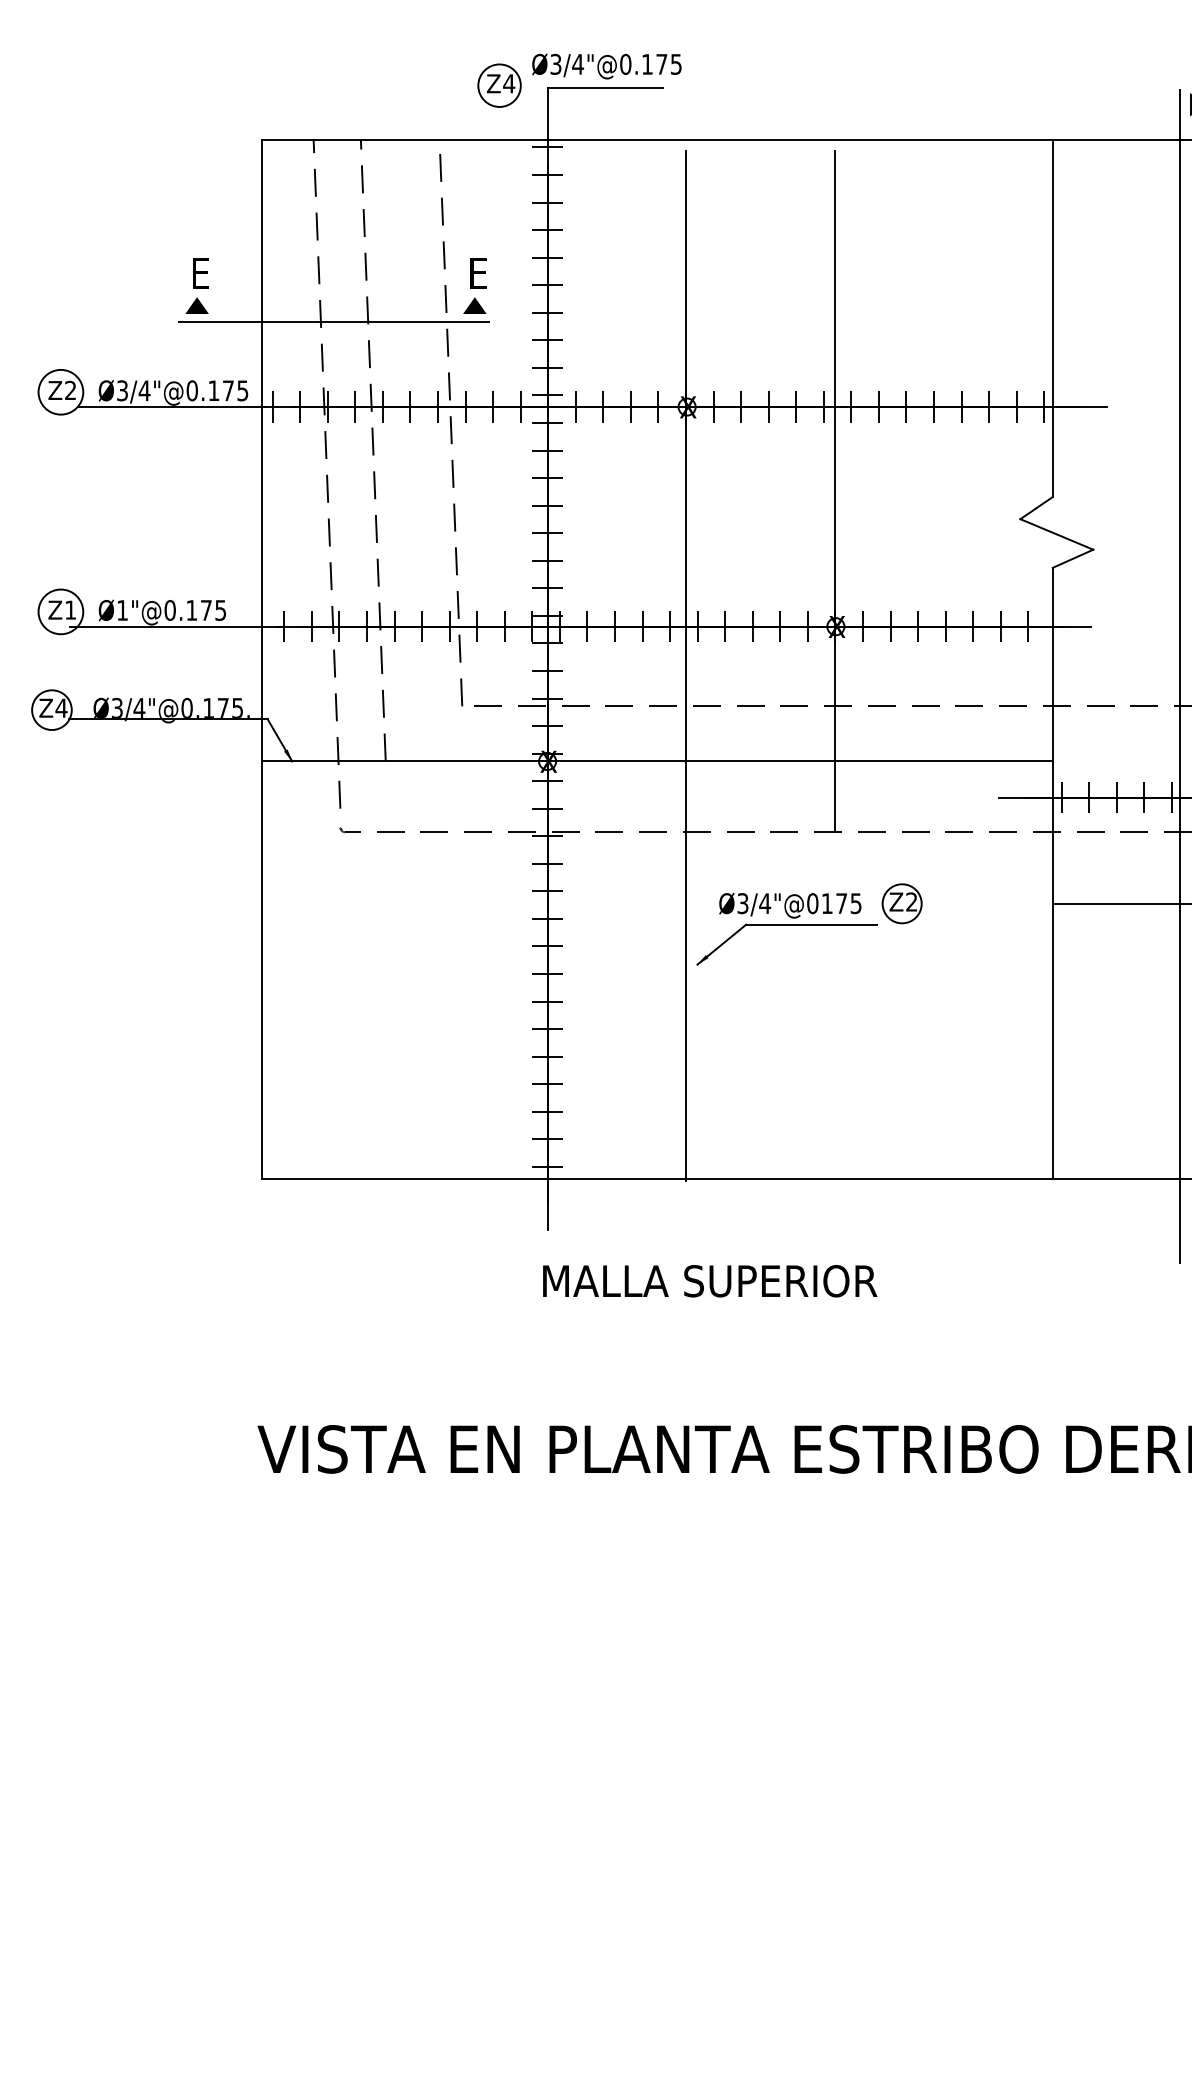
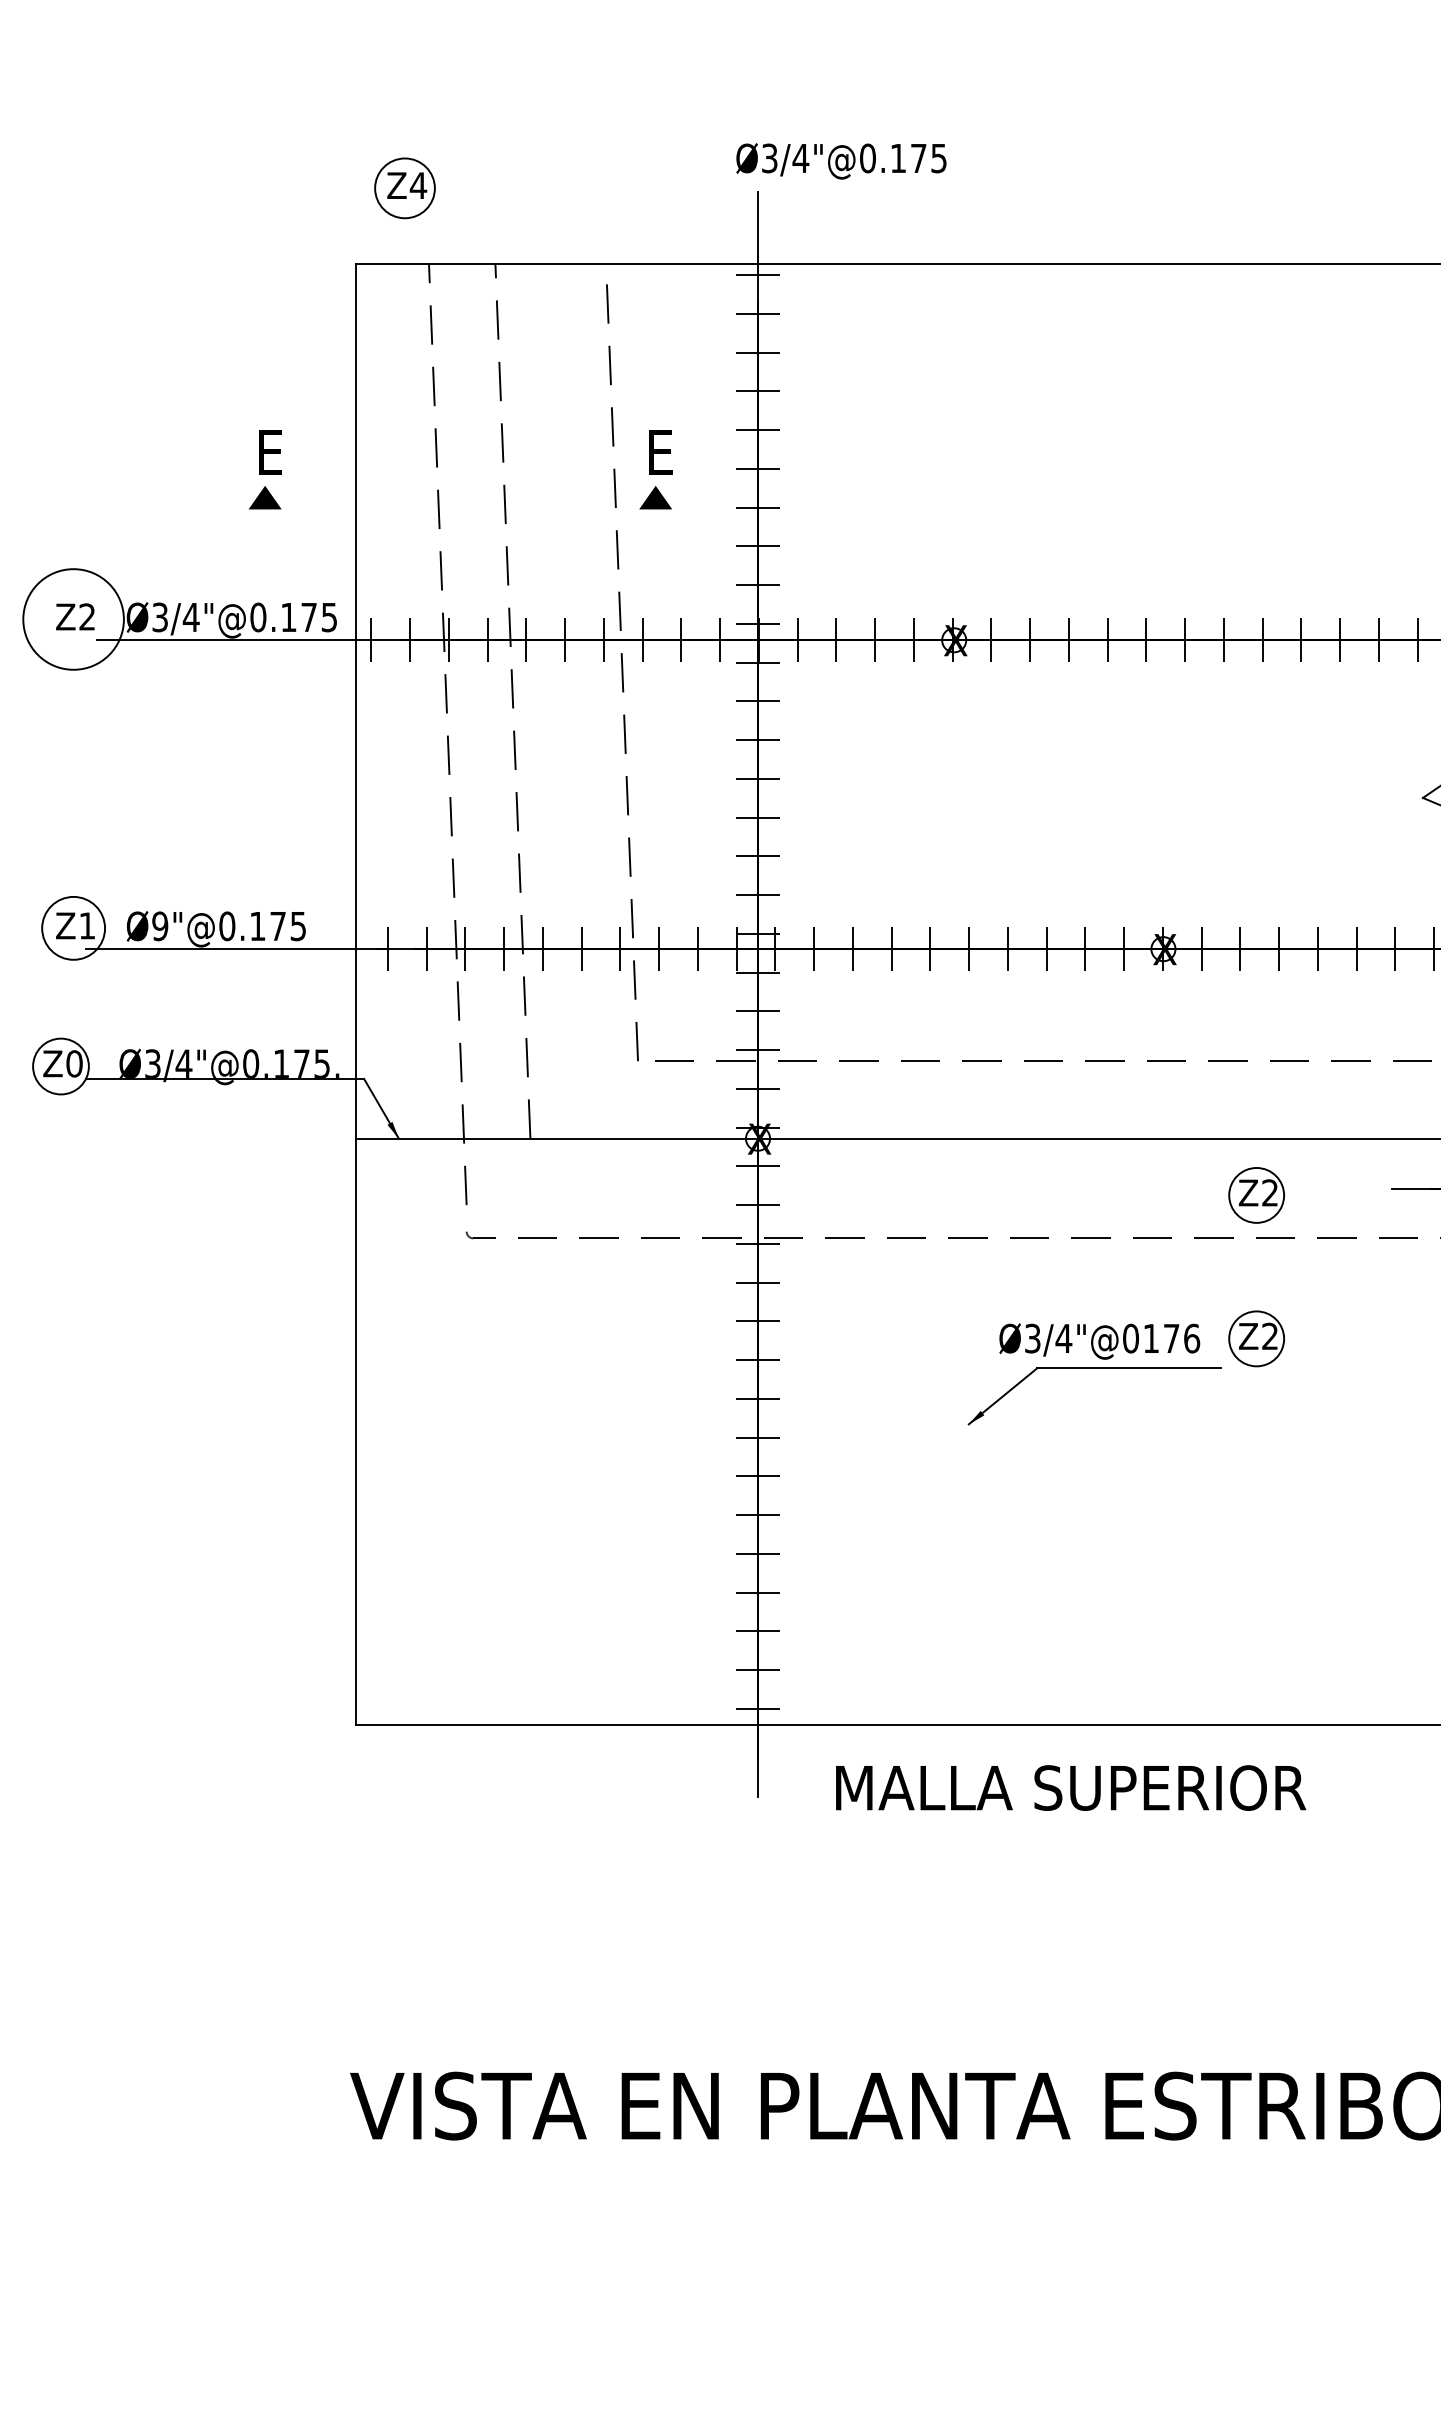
part: (499, 85) -> (404, 188), moved
line: (605, 88) -> (839, 192), removed
line: (333, 321) -> (456, 519), removed
circle: (60, 391) -> (73, 618), size x1.6
line: (834, 491) -> (1161, 759), removed
text: (122, 609) -> (160, 924), Ø1"@0.175 -> Ø9"@0.175
line: (686, 665) -> (953, 1003), removed
text: (61, 707) -> (74, 1062), Z4 -> Z0
part: (901, 801) -> (1255, 1194), added
text: (855, 903) -> (1191, 1338), Ø3/4"@0175 -> Ø3/4"@0176
text: (710, 1281) -> (1071, 1788), moved

